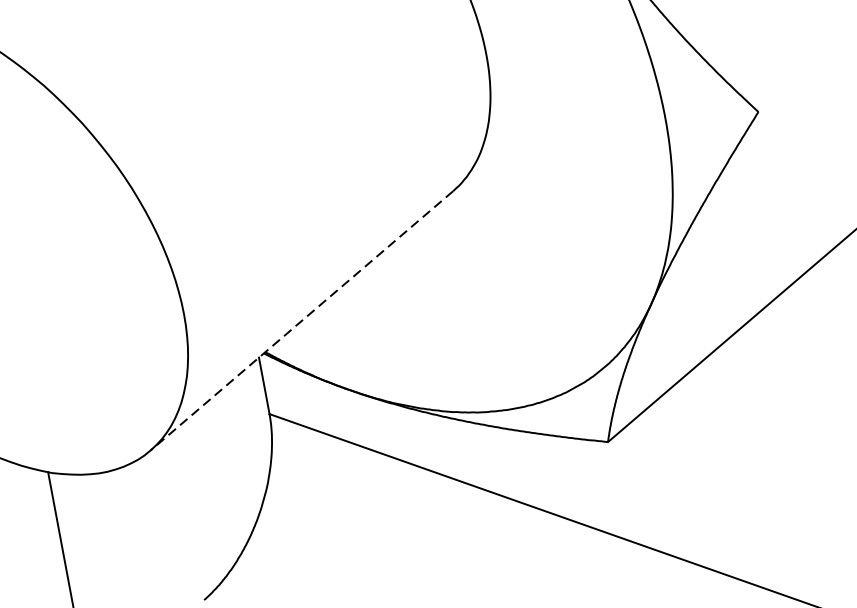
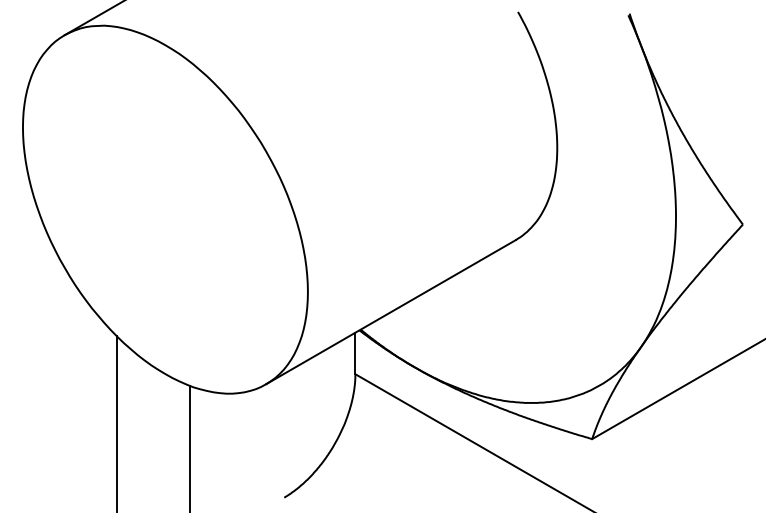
line: (301, 321) -> (390, 312), dashed -> solid

